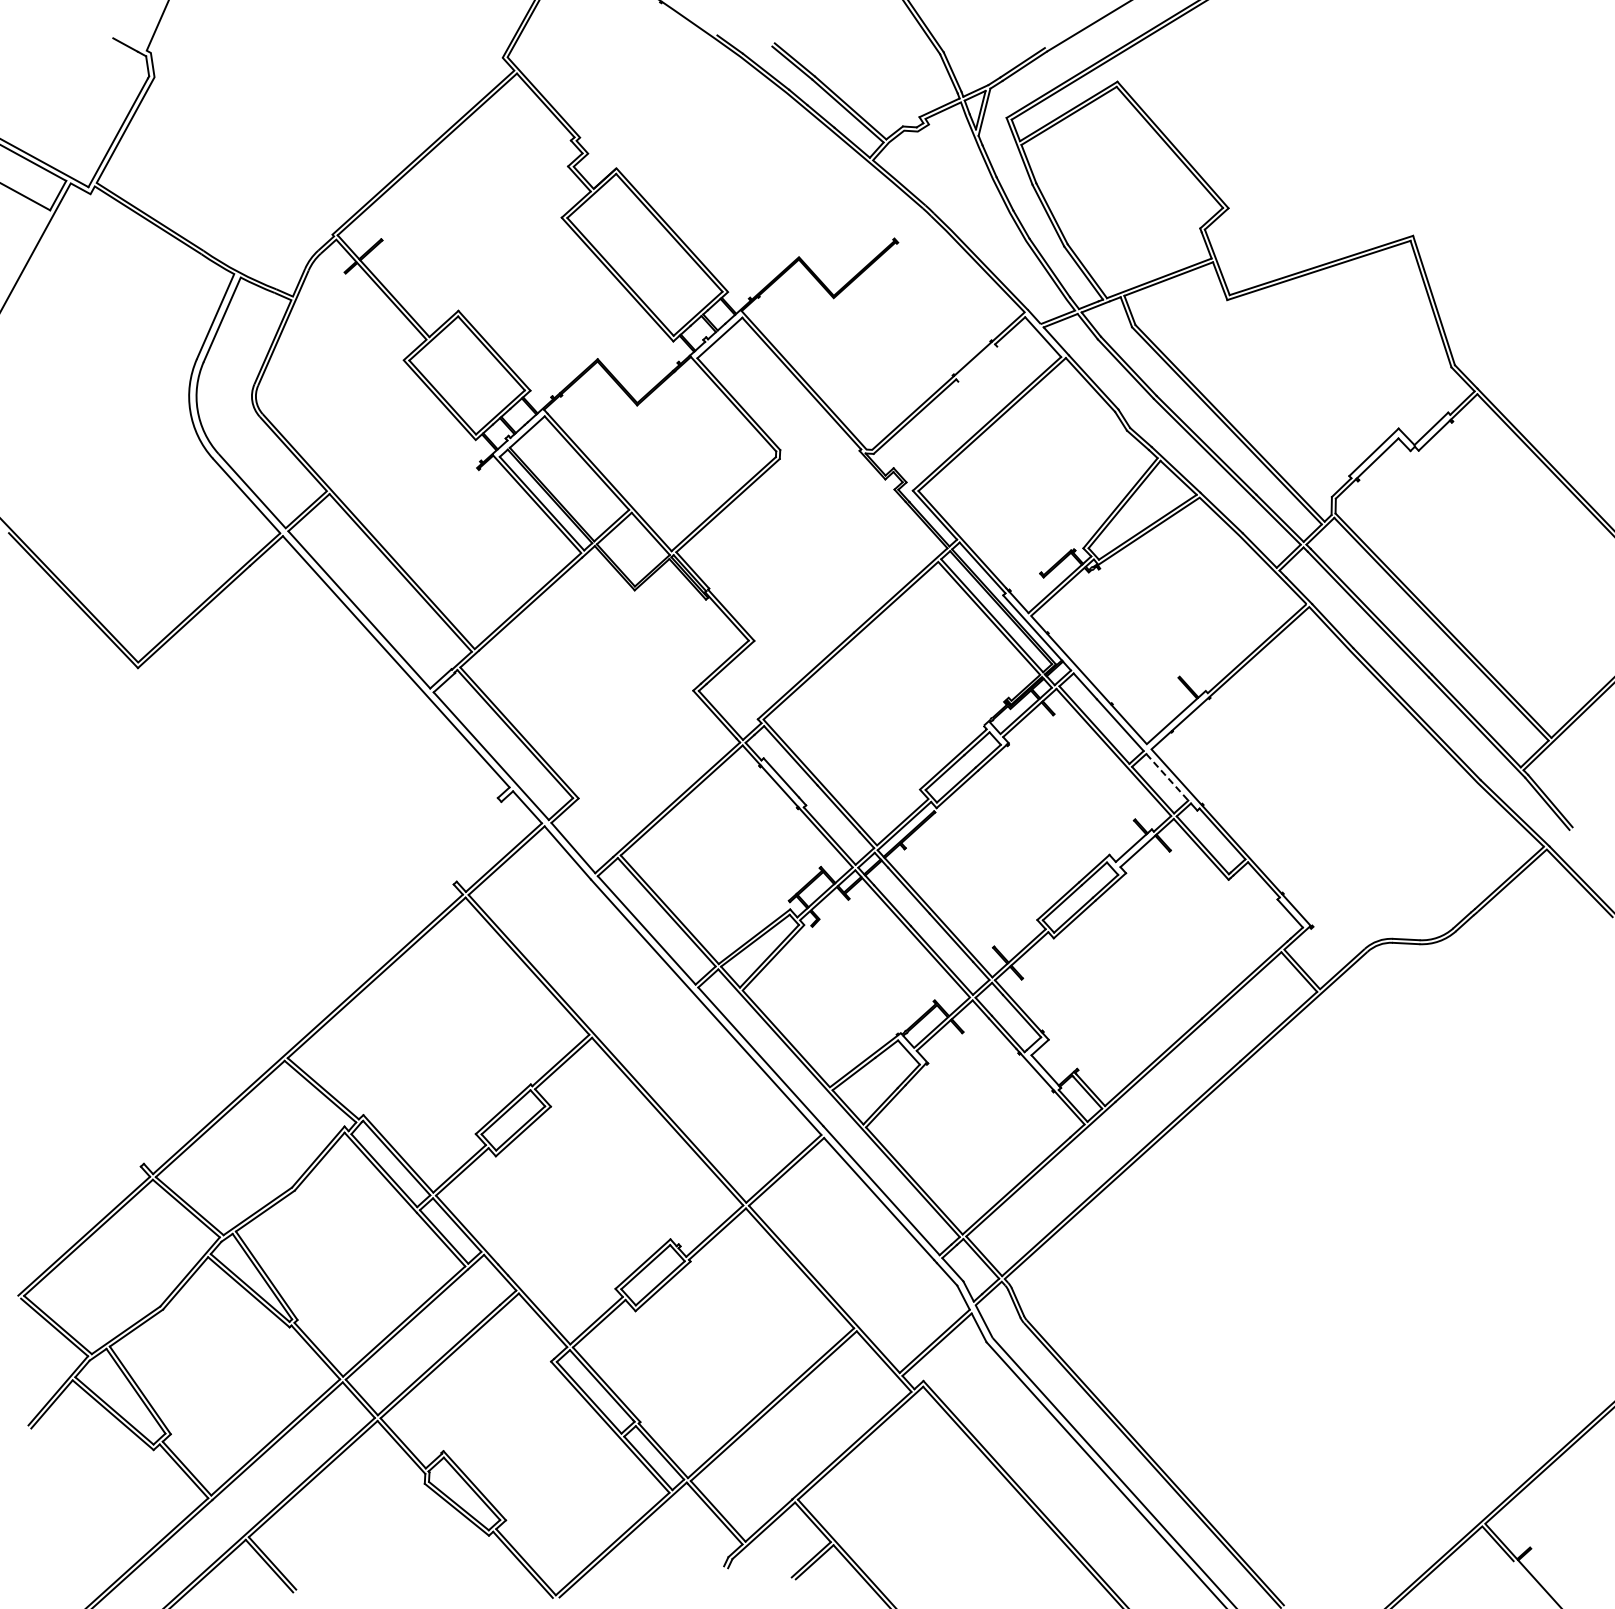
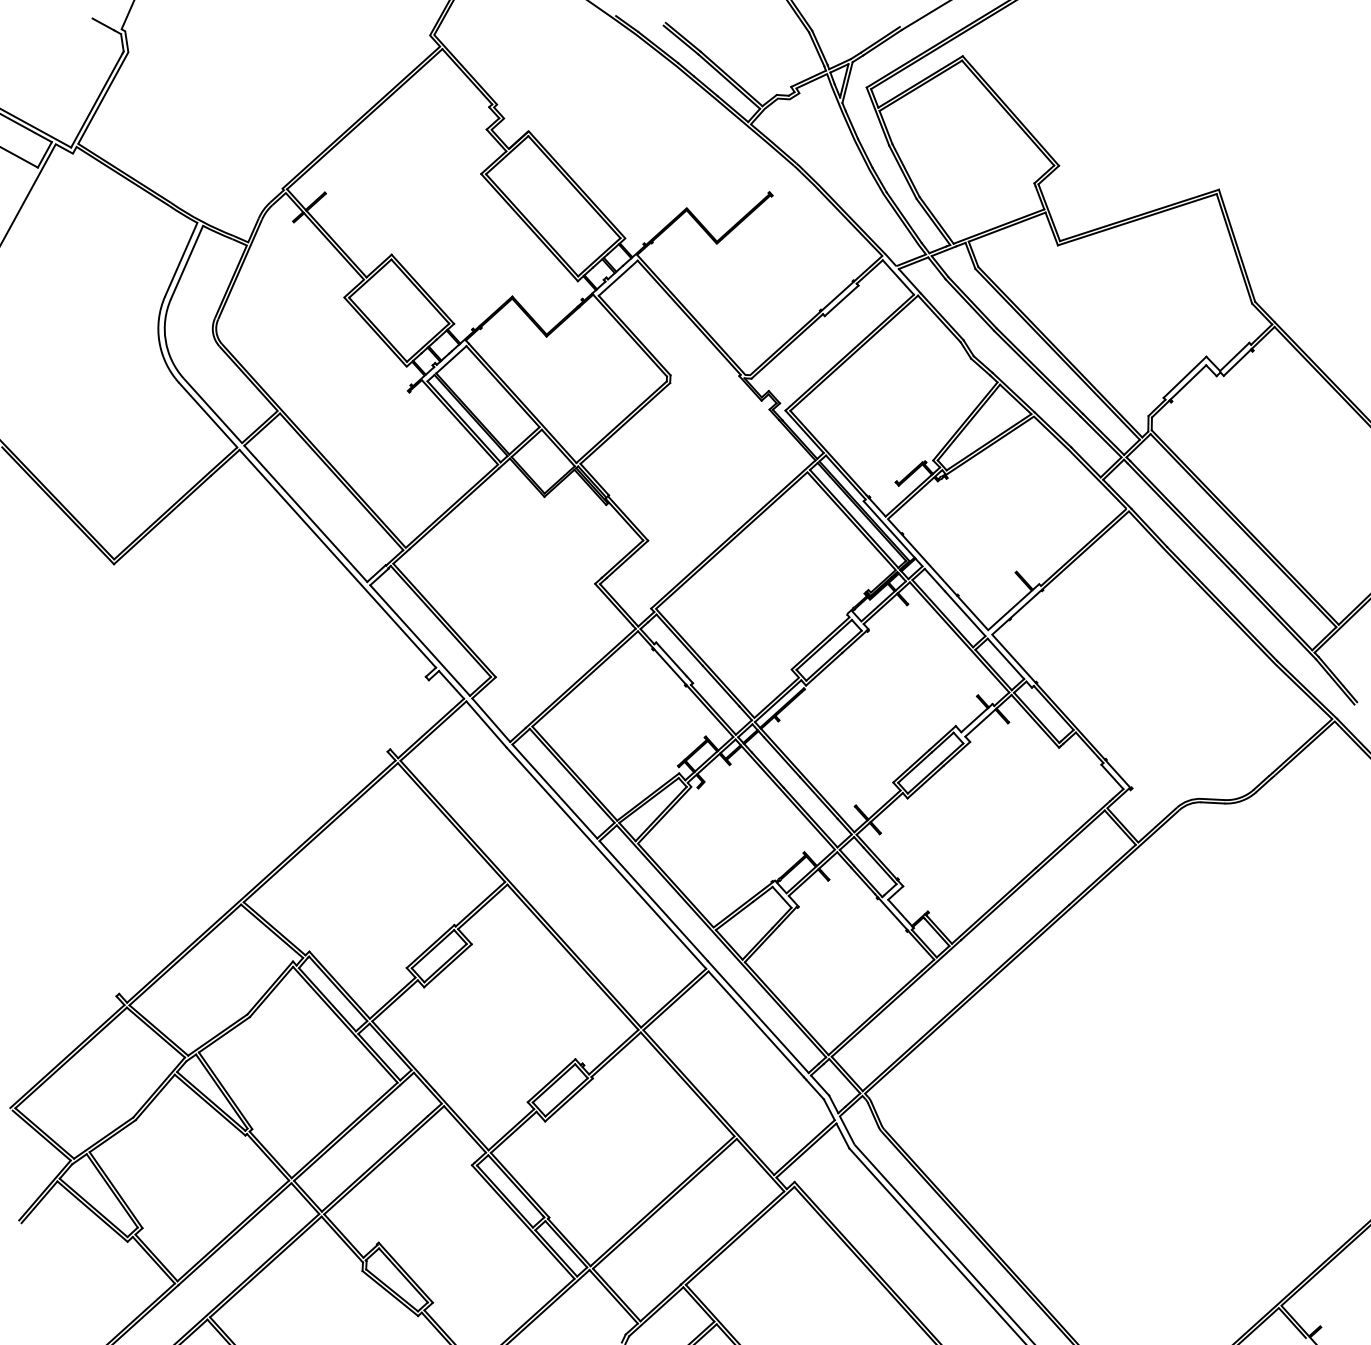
line: (977, 363) -> (841, 300), added
line: (1167, 777) -> (1006, 659), dashed -> solid

